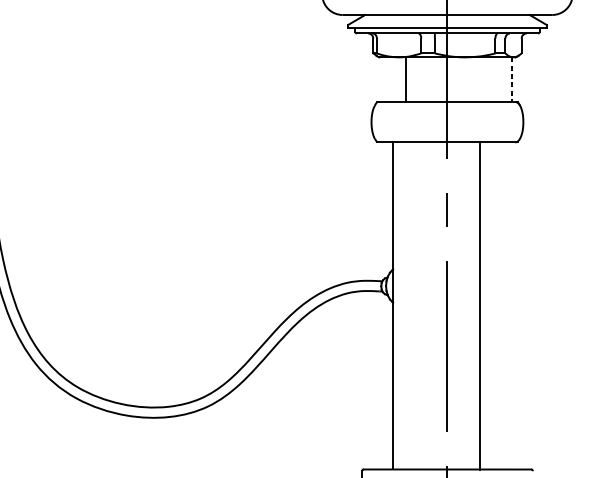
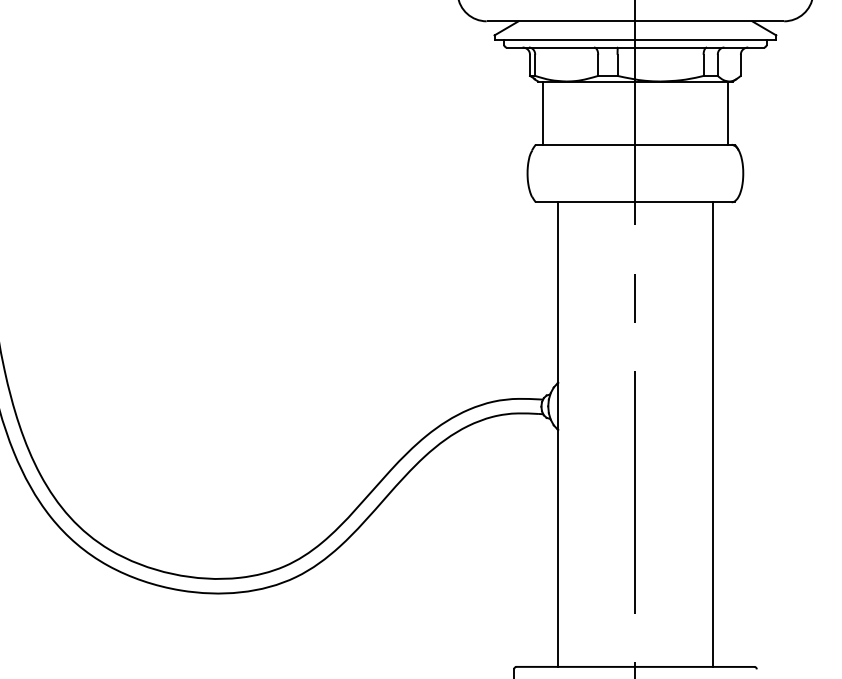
line: (405, 79) -> (543, 112), moved
line: (512, 79) -> (727, 113), dashed -> solid
line: (479, 305) -> (712, 434), moved

